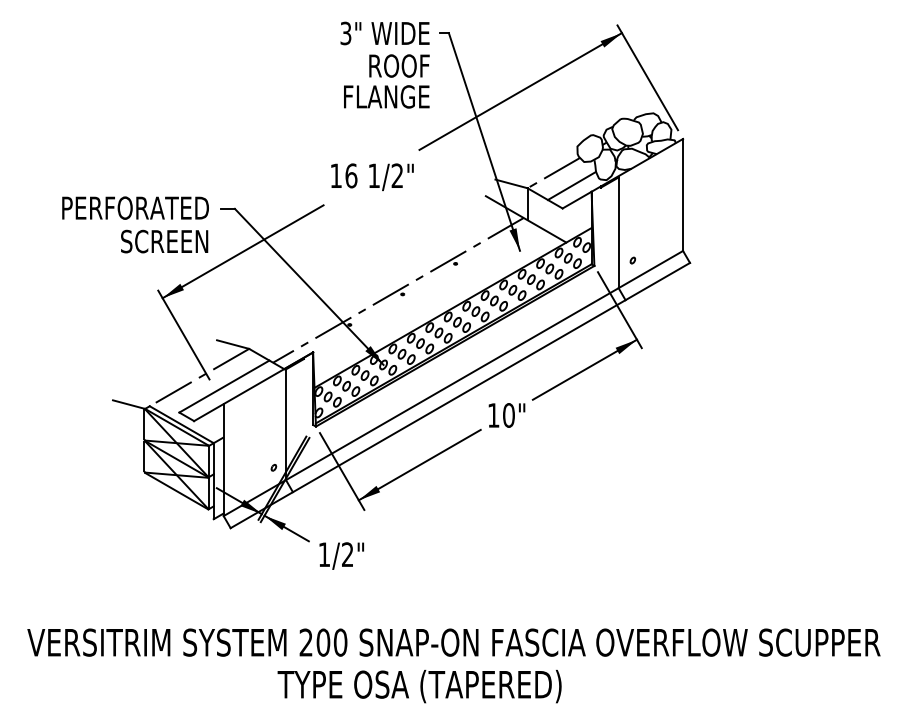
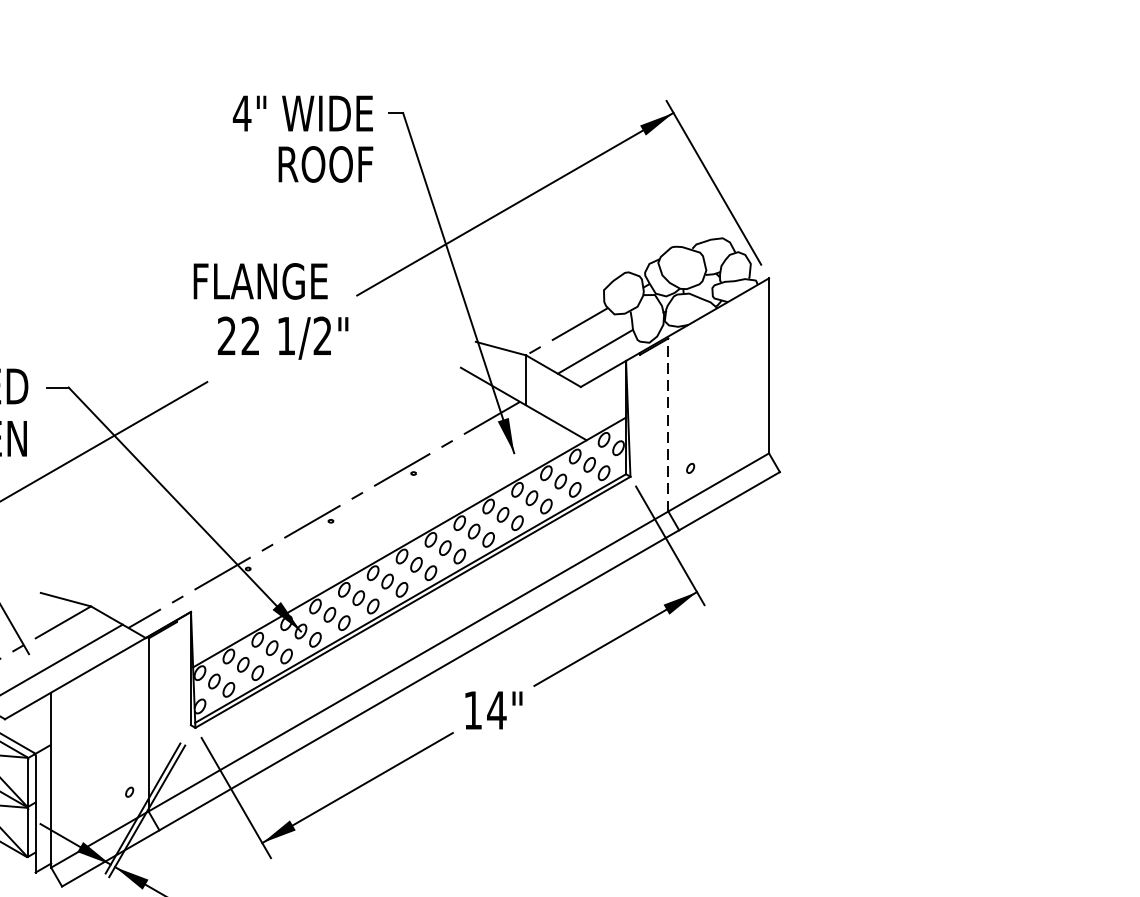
text: (345, 33) -> (241, 113), 3" -> 4"
text: (386, 96) -> (260, 280), moved
text: (343, 175) -> (238, 335), 16 -> 22
line: (618, 232) -> (668, 424), solid -> dashed
text: (508, 415) -> (496, 710), 10" -> 14"

